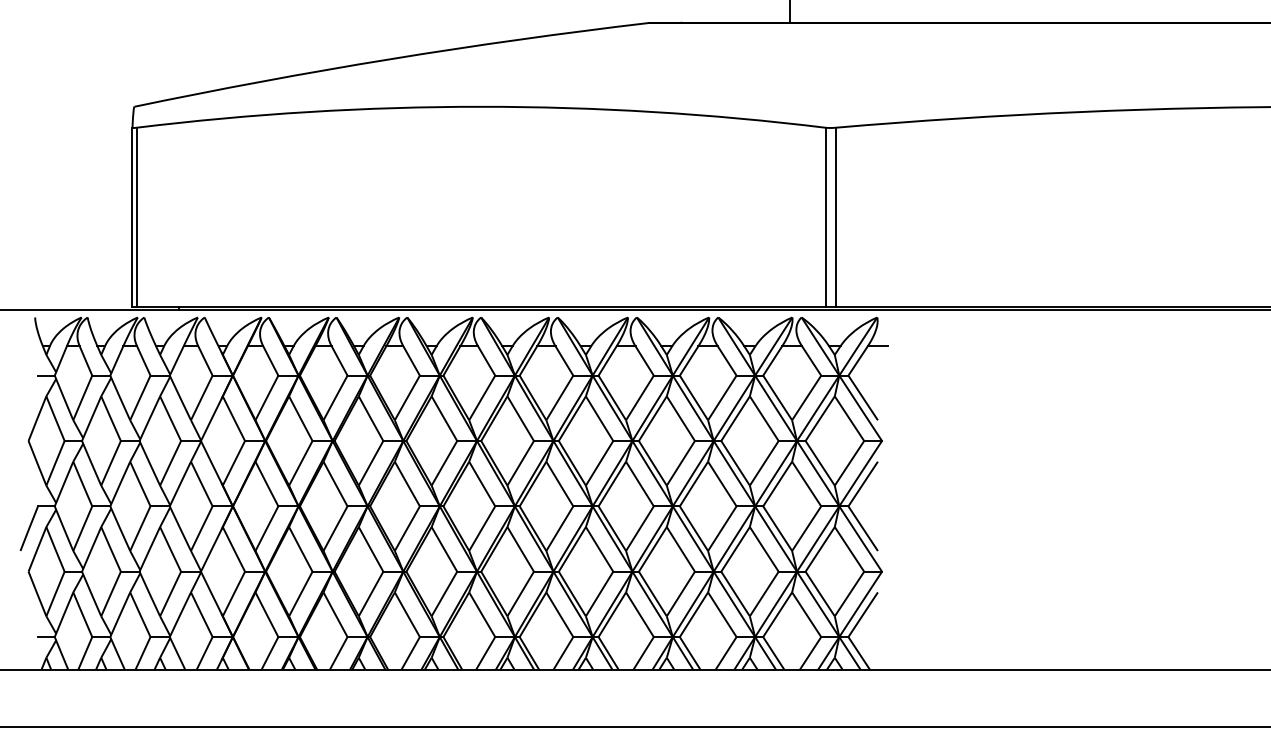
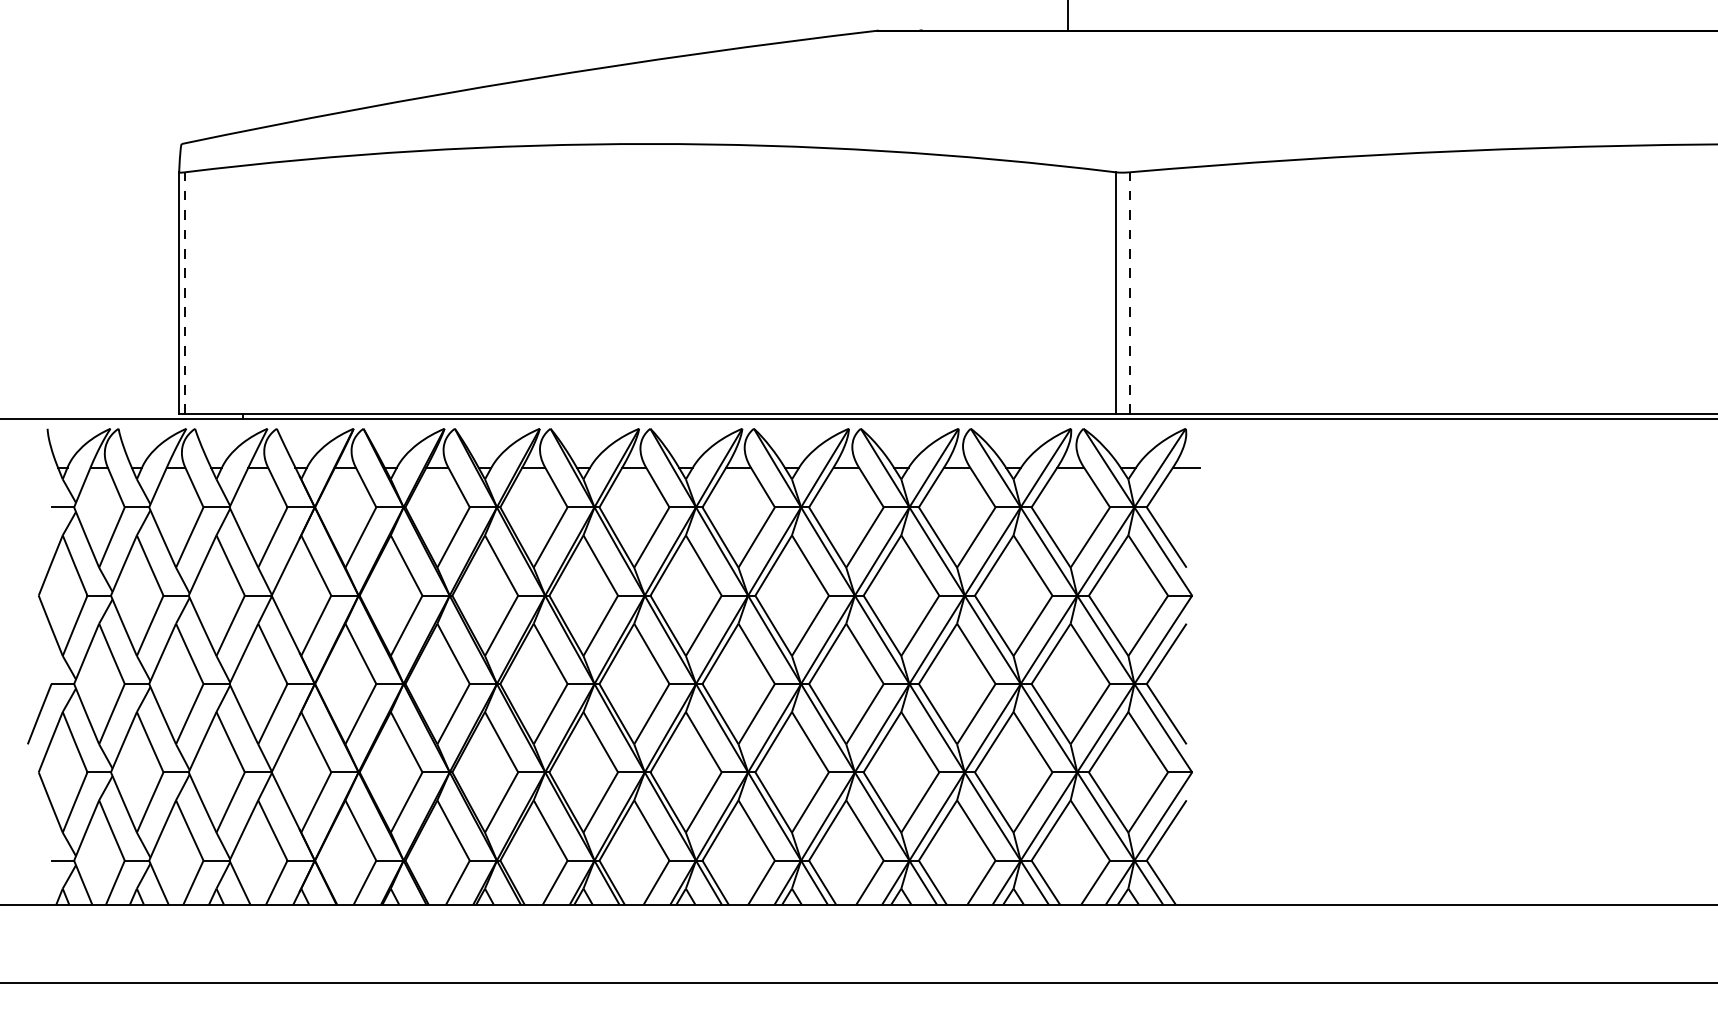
line: (136, 217) -> (184, 293), solid -> dashed
line: (835, 217) -> (1129, 293), solid -> dashed

